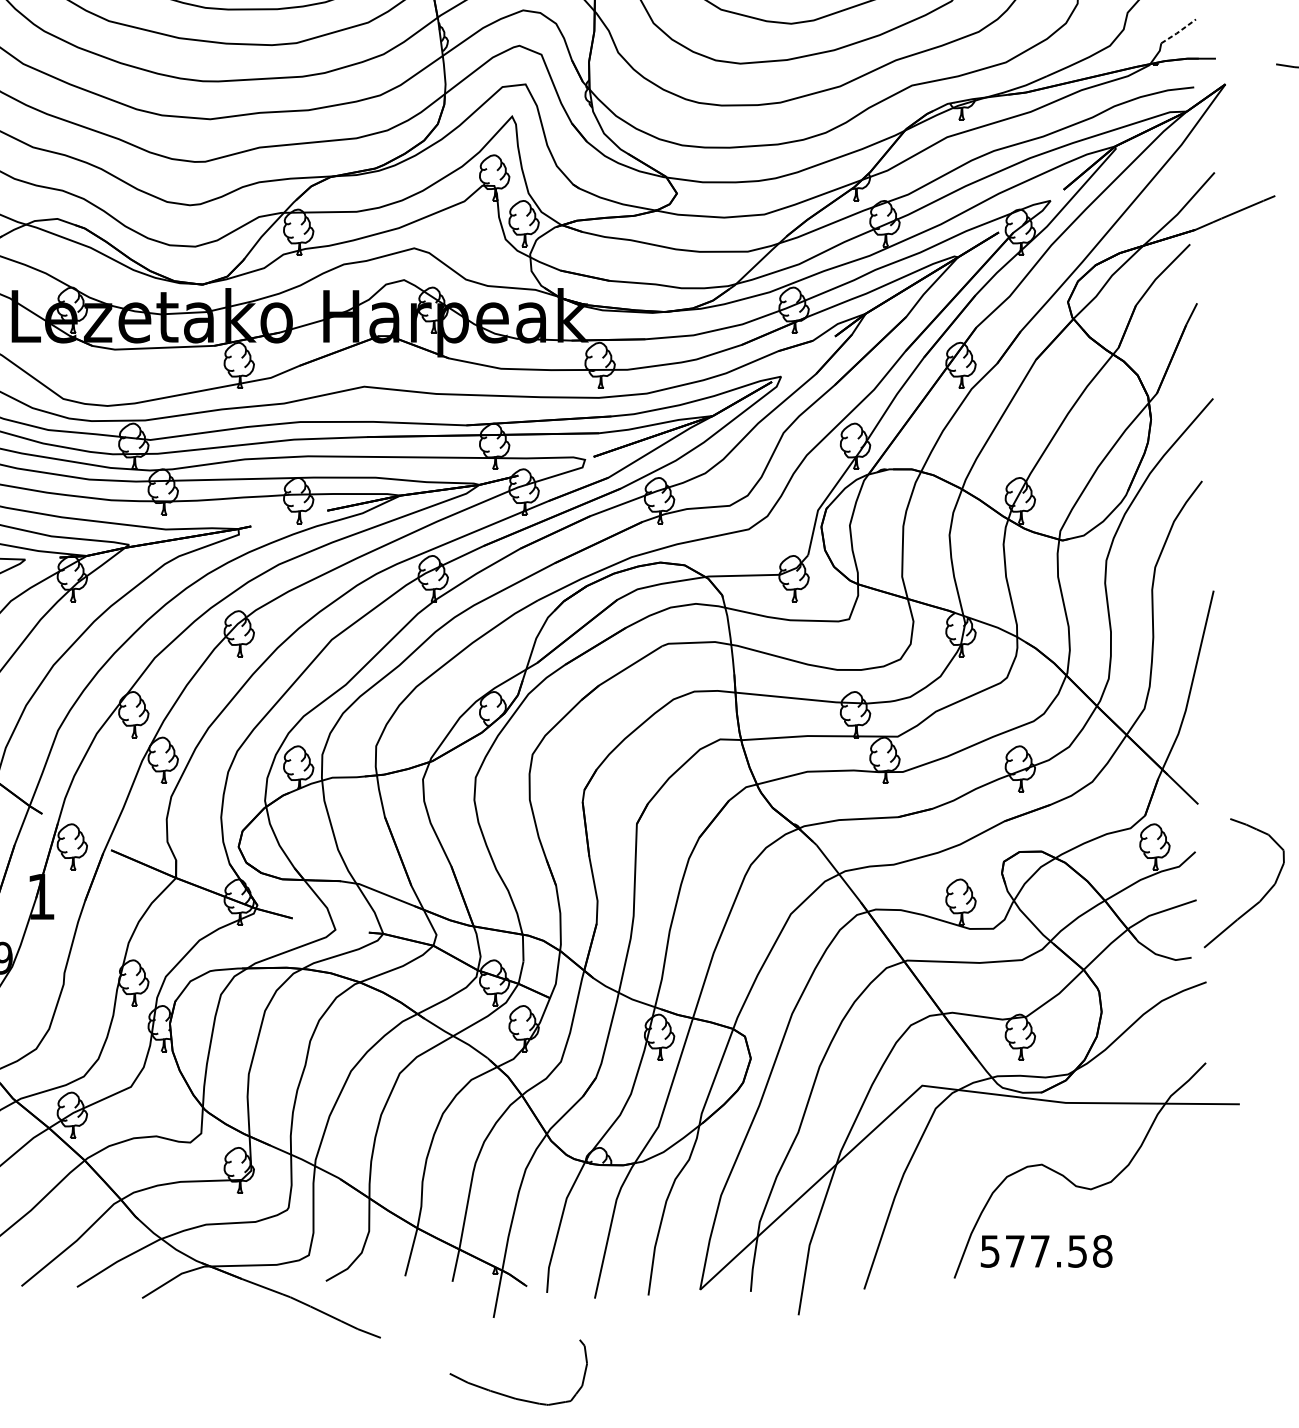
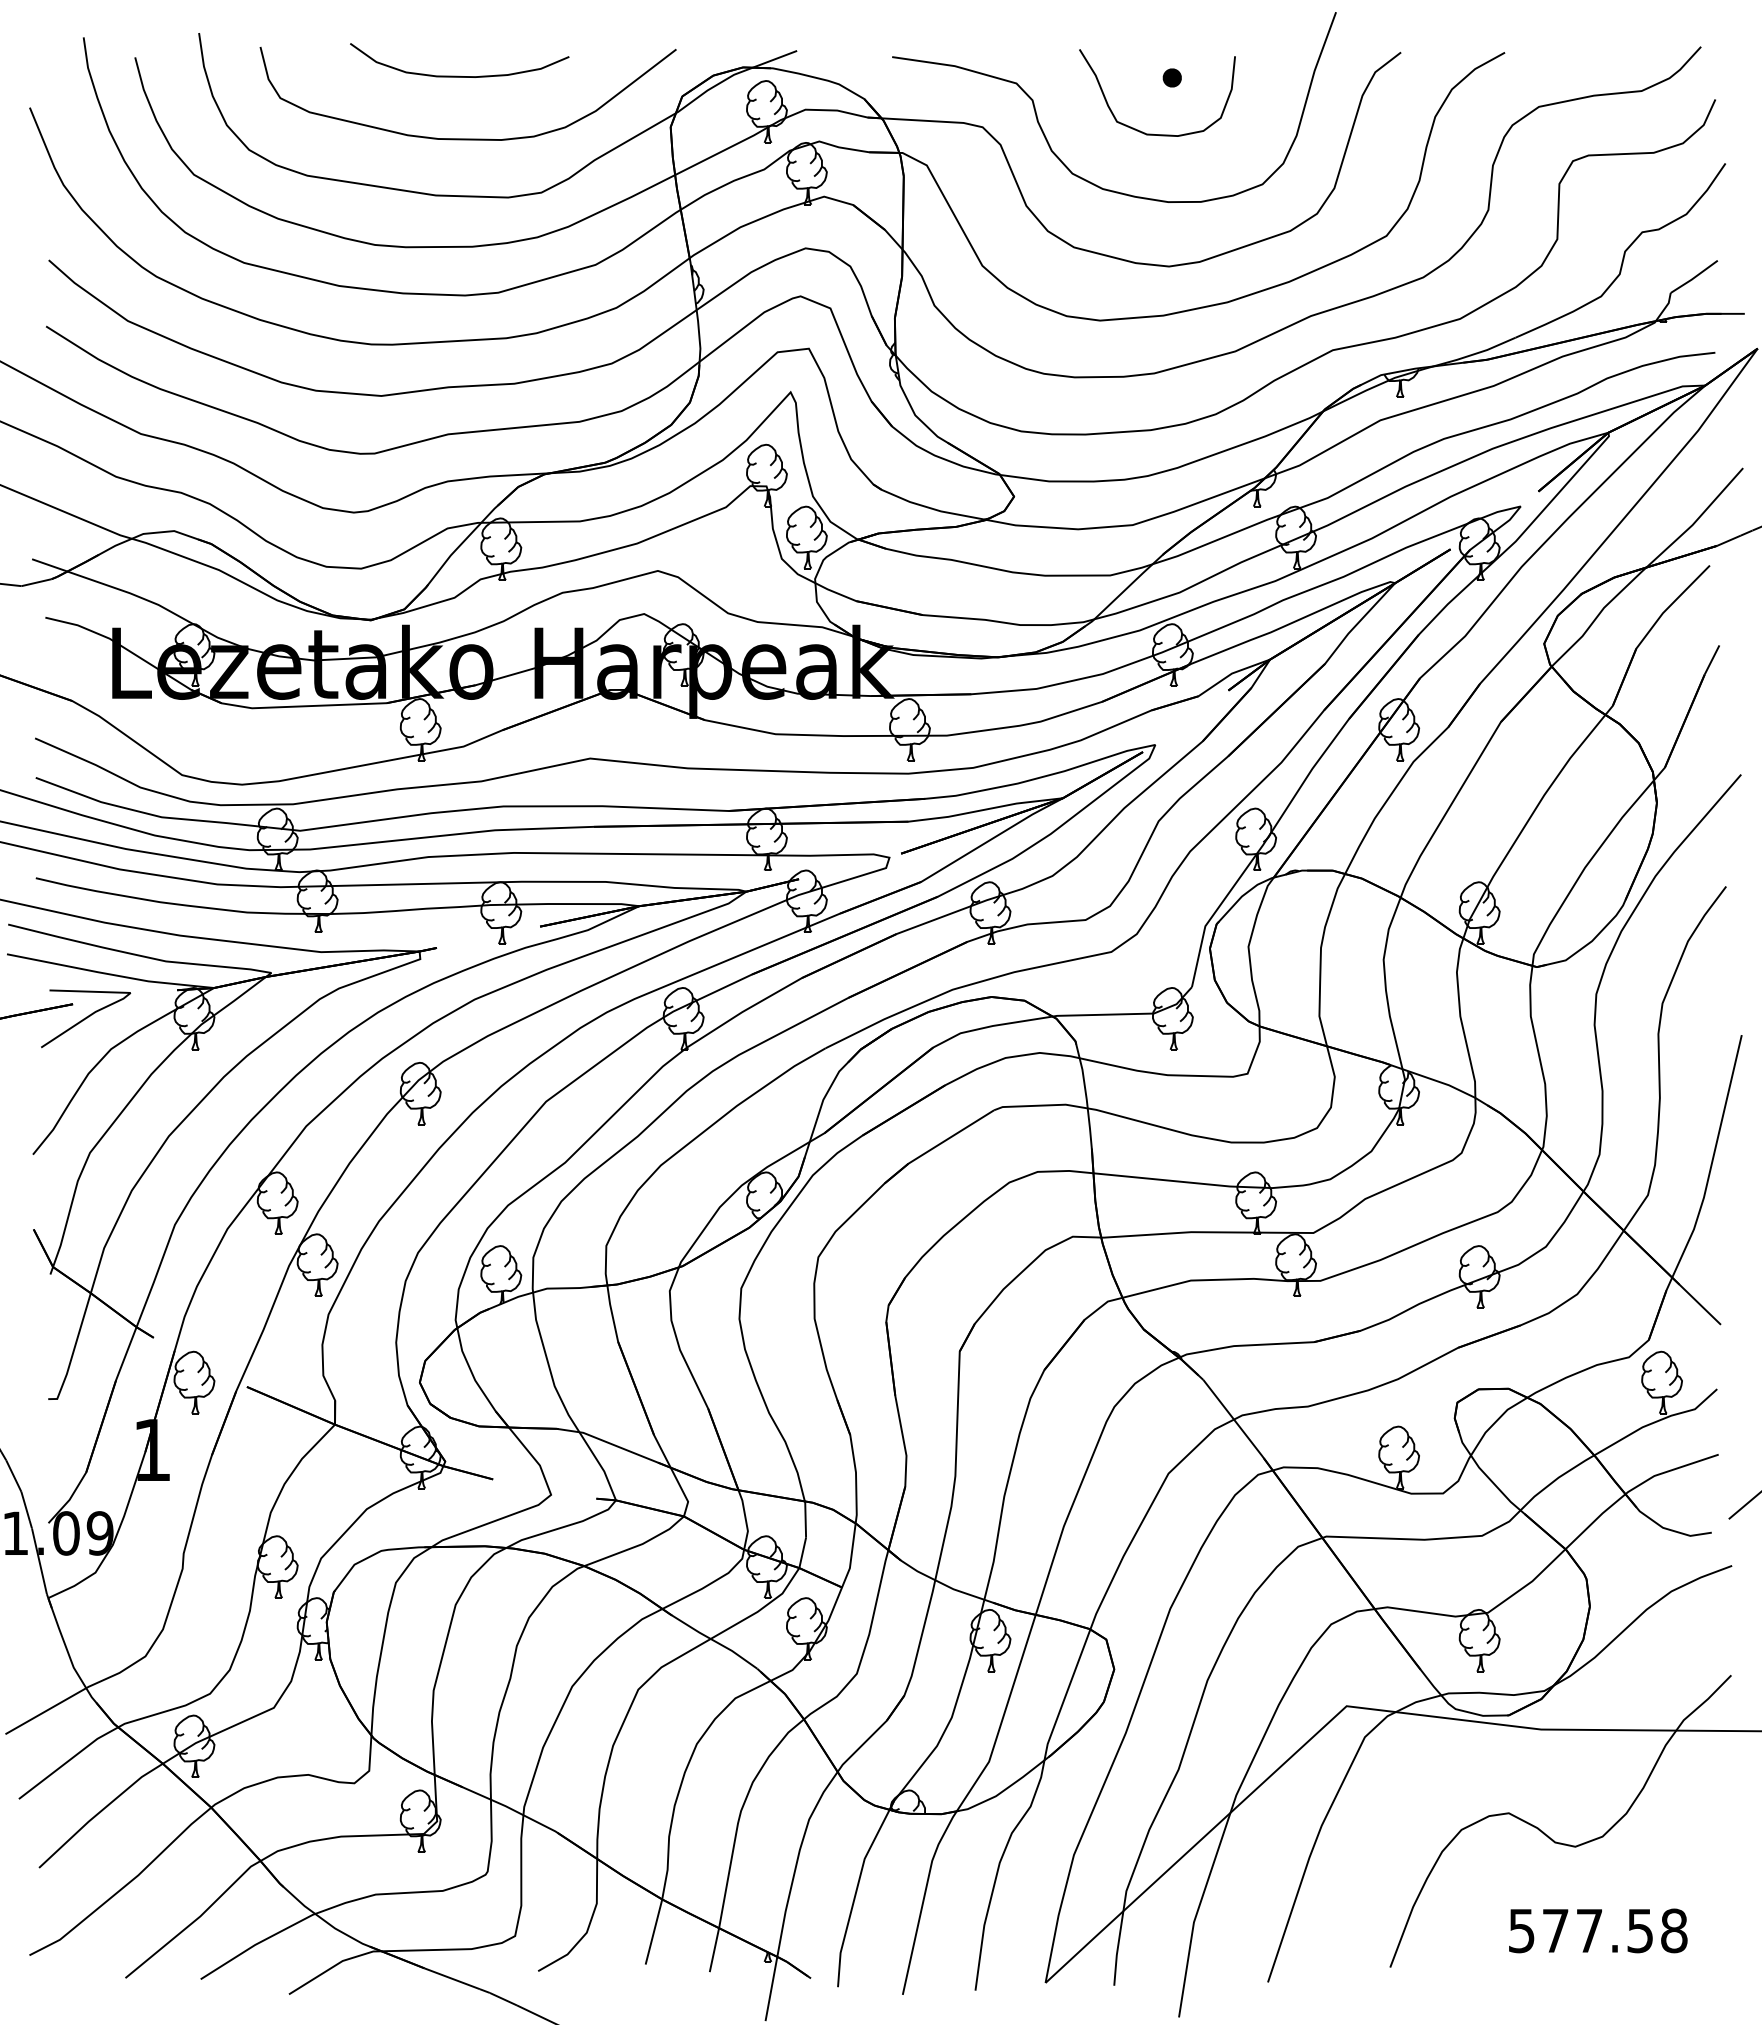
line: (1178, 31) -> (1694, 277), dashed -> solid
text: (1046, 1251) -> (1598, 1930), moved

